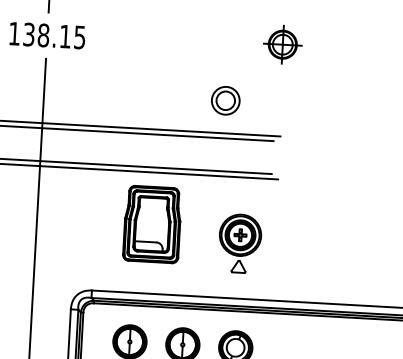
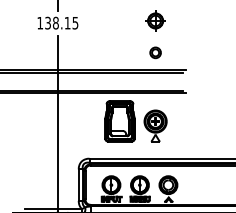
part: (282, 43) -> (155, 20), moved
part: (225, 100) -> (155, 52), size x0.71
part: (239, 242) -> (155, 125), moved

